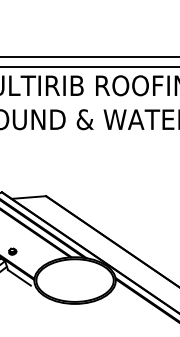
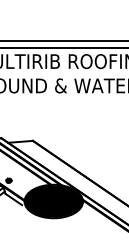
fill: (74, 280) -> (53, 201), added

